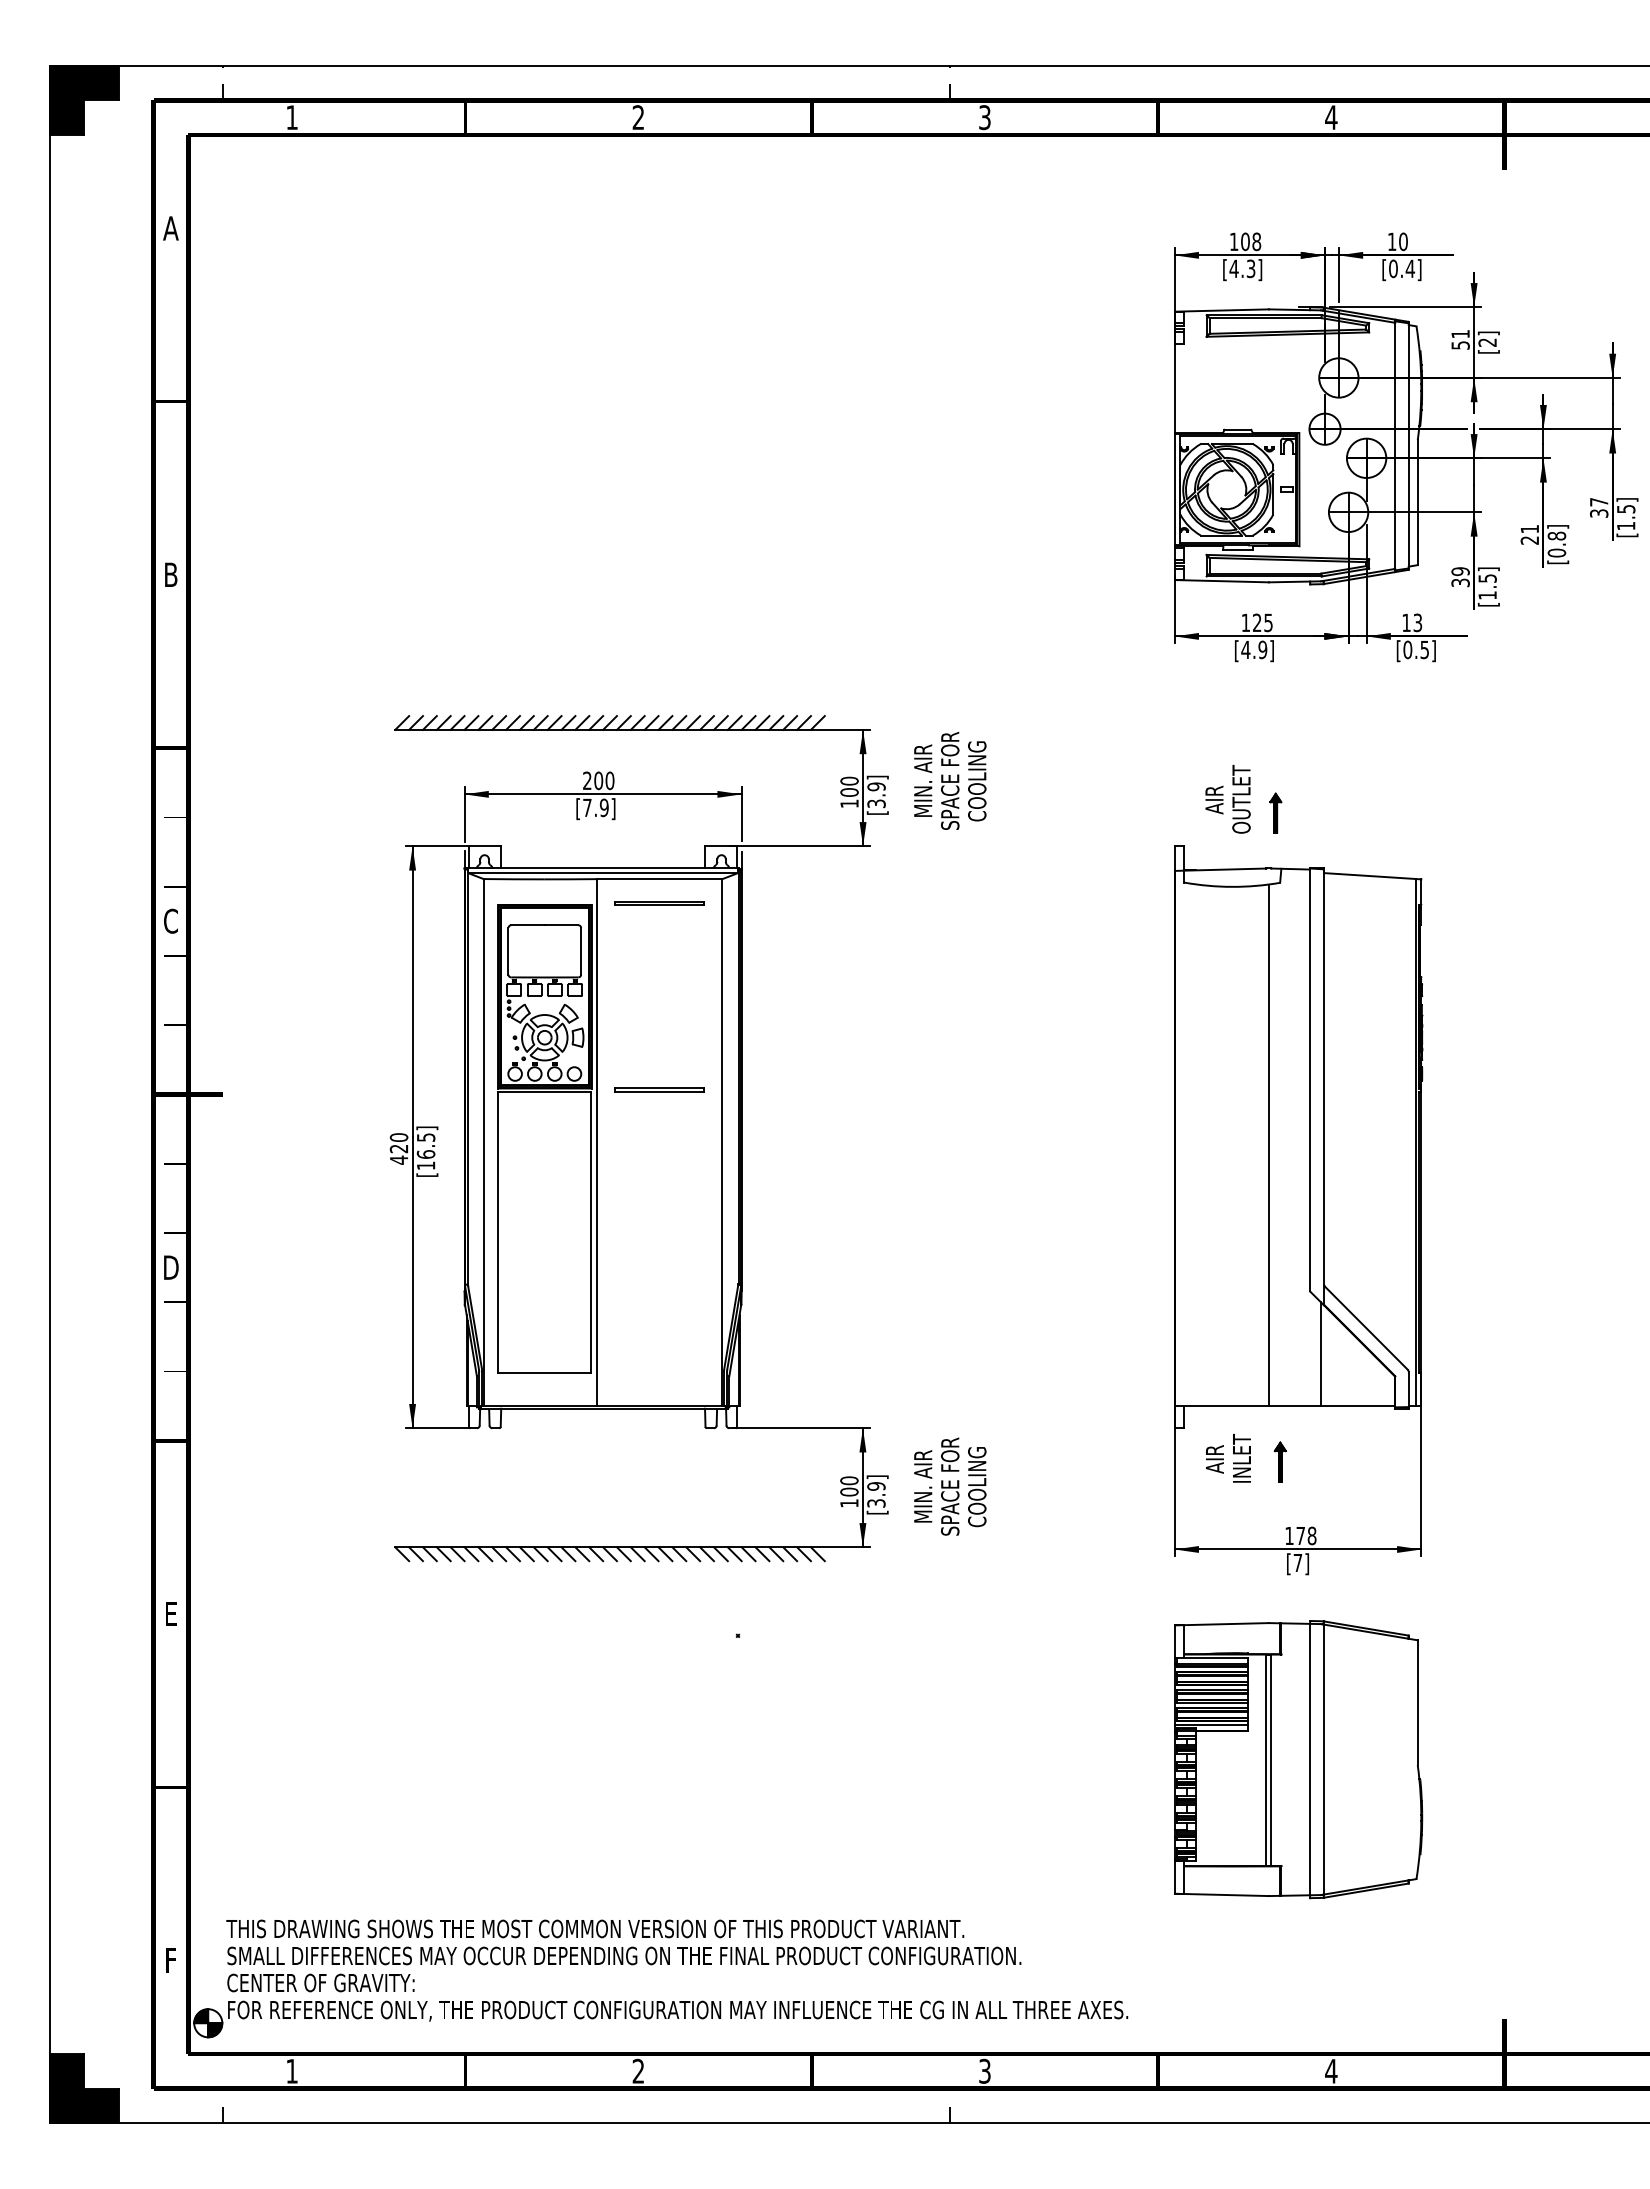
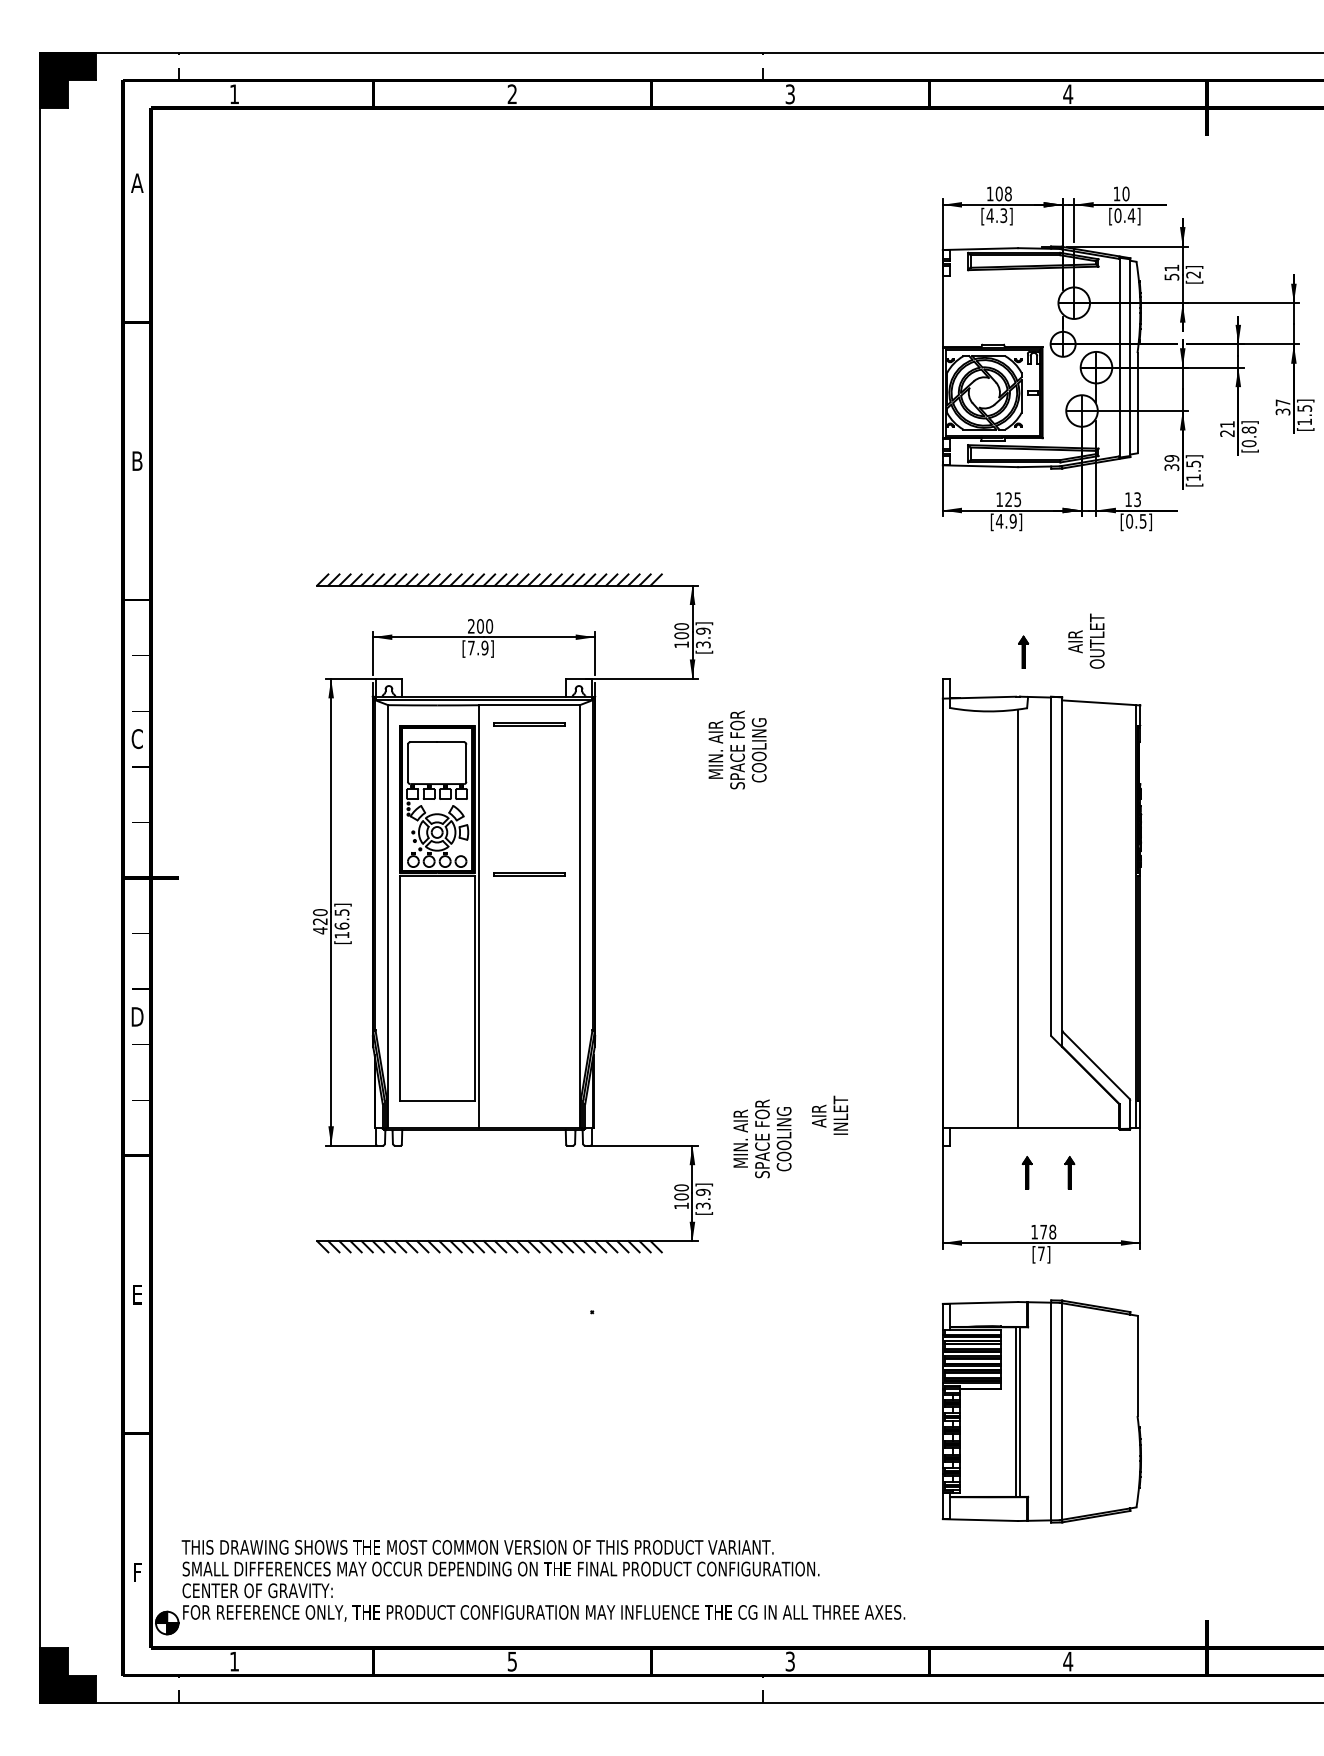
text: (950, 780) -> (737, 749), moved
text: (1227, 799) -> (1085, 641), moved
line: (1320, 1354) -> (1059, 1086), removed
text: (1228, 1458) -> (830, 1115), moved
part: (1332, 1461) -> (1069, 1172), added
text: (950, 1486) -> (762, 1138), moved
text: (638, 2070) -> (512, 1660), 2 -> 5

